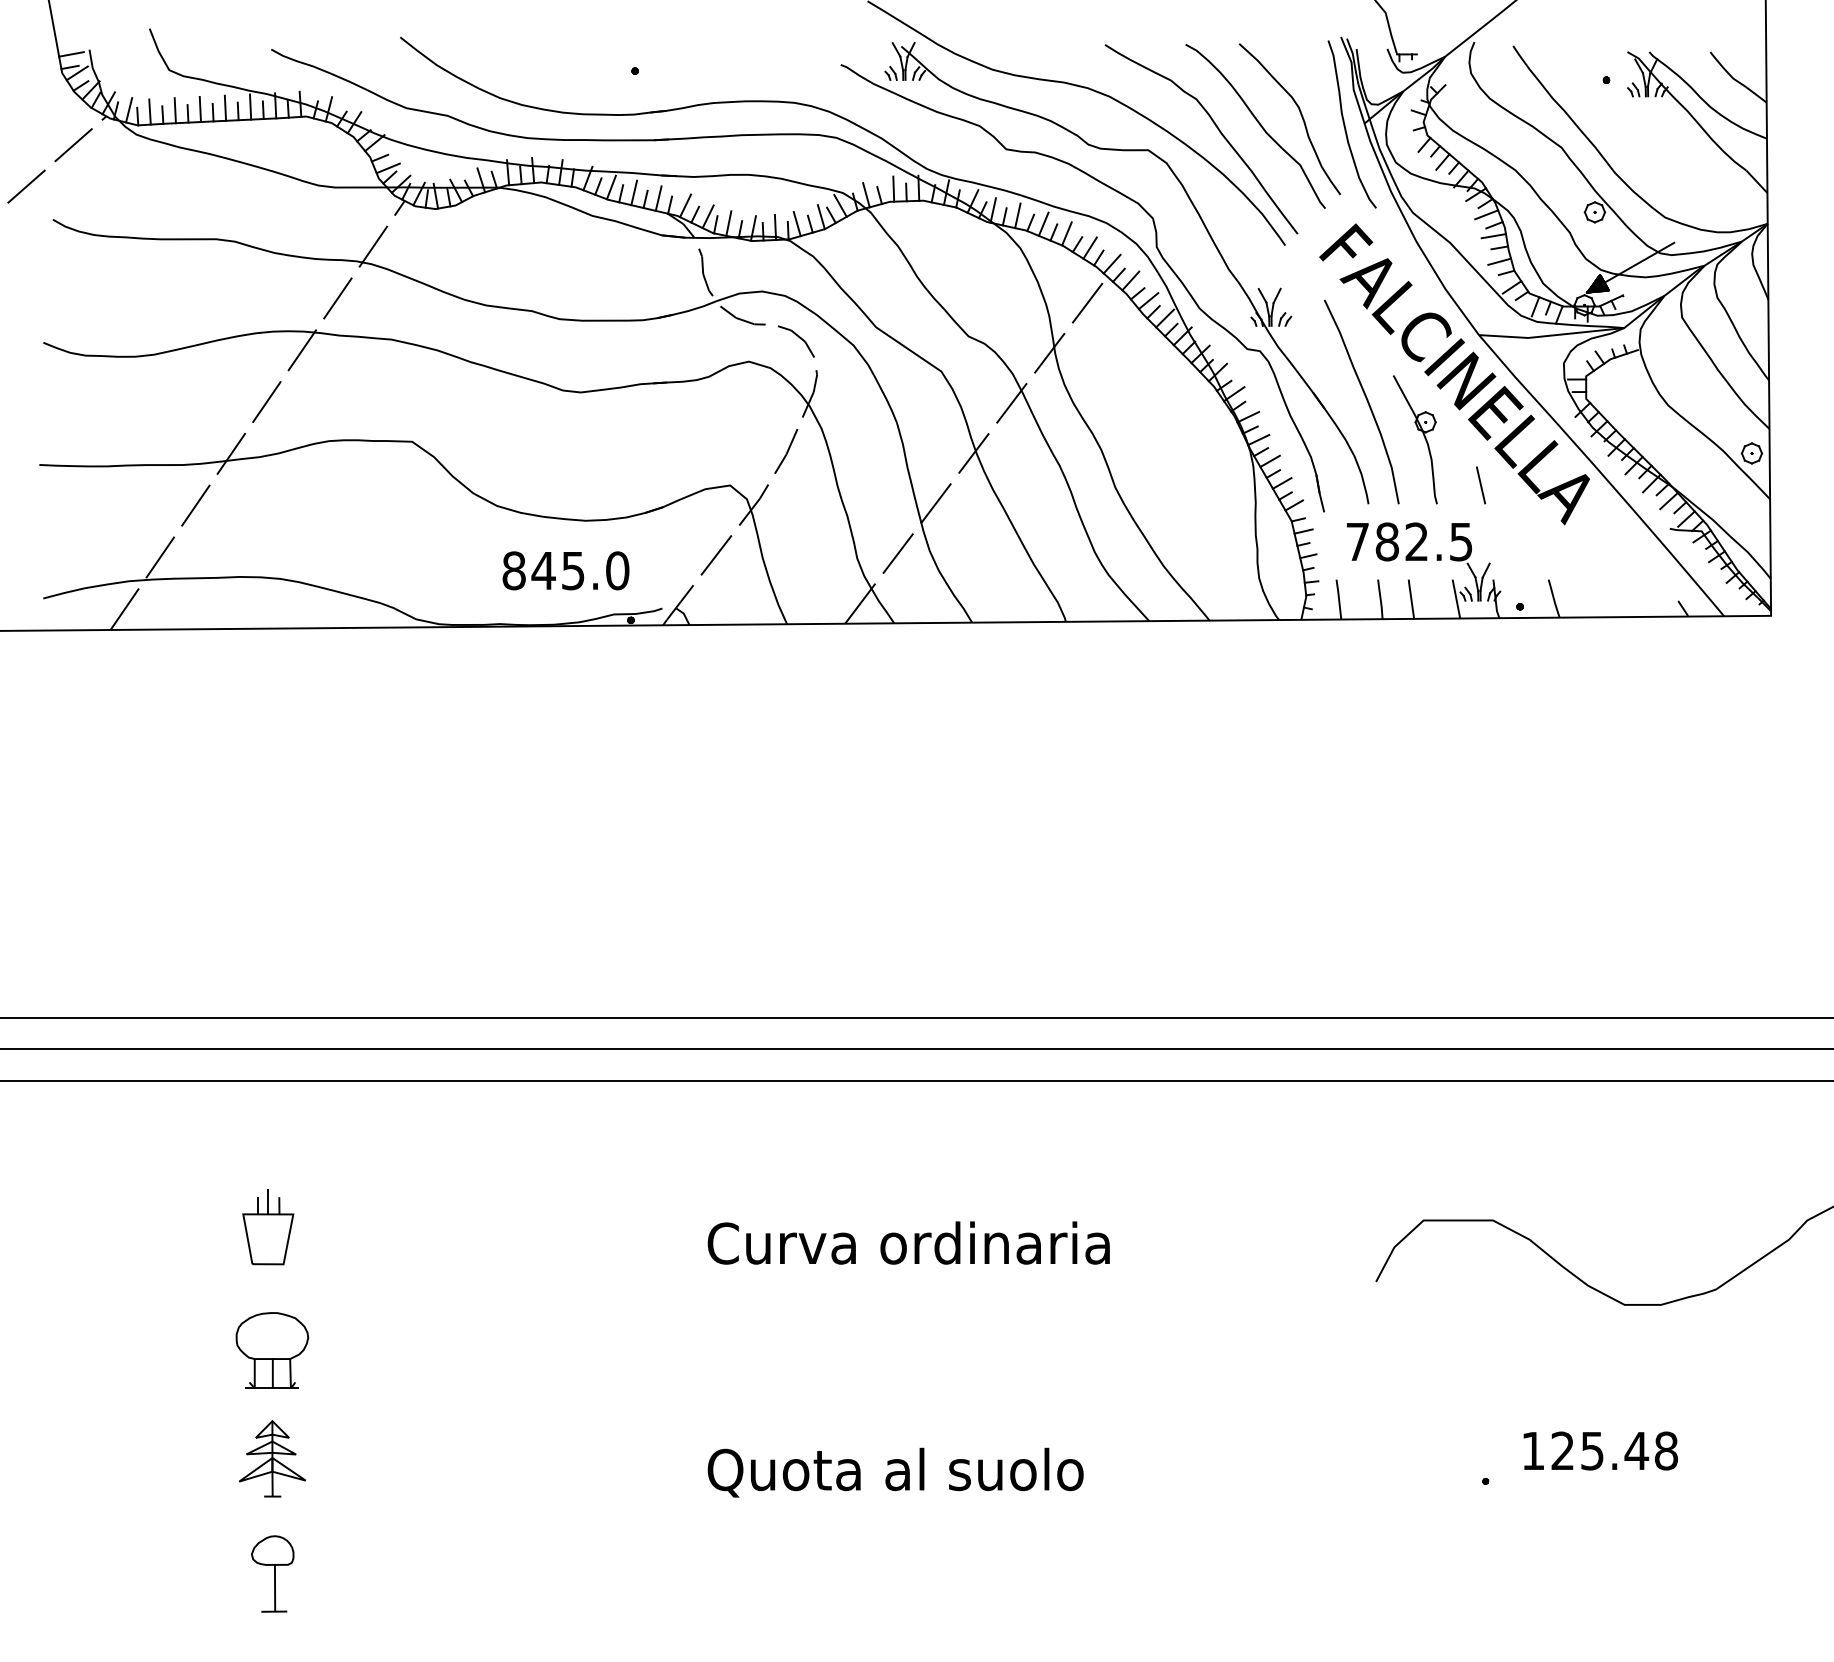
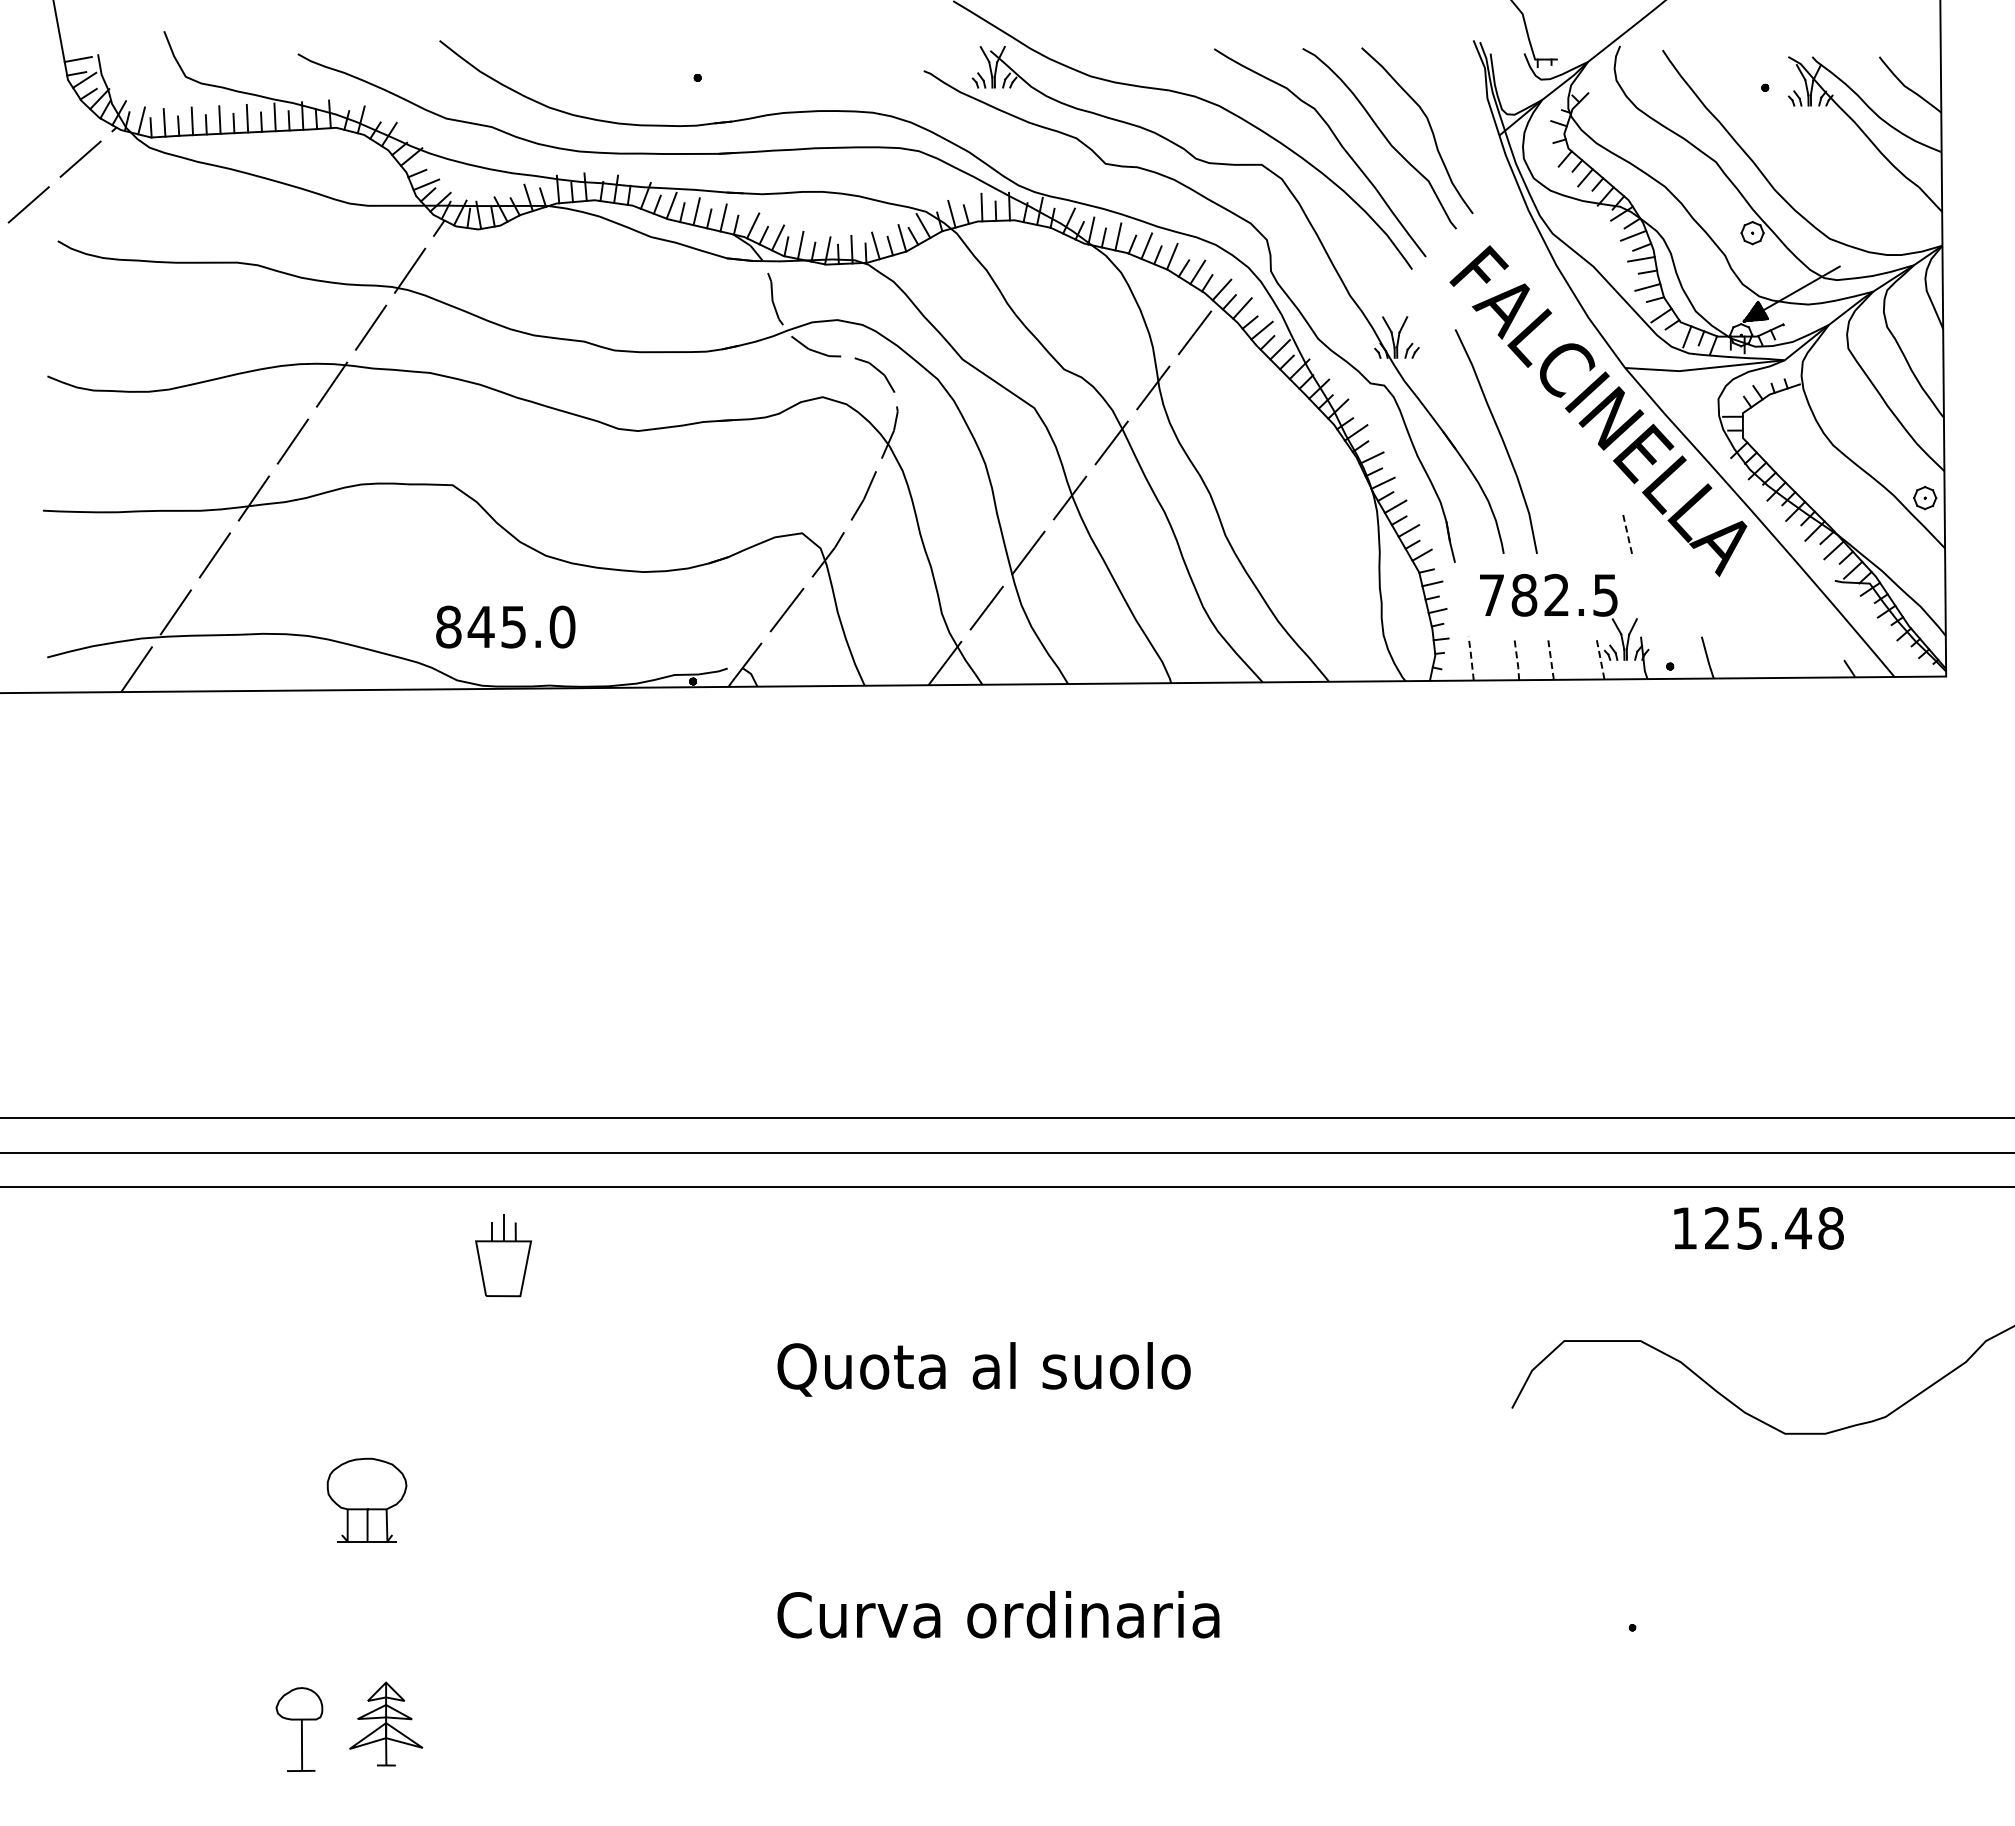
curve: (1345, 125) -> (1478, 137), removed
part: (1422, 434) -> (1563, 477), removed
line: (1481, 484) -> (1627, 532), solid -> dashed
text: (565, 570) -> (505, 626), moved
line: (1411, 598) -> (1550, 657), solid -> dashed
line: (1339, 599) -> (1471, 658), solid -> dashed
line: (1381, 599) -> (1517, 658), solid -> dashed
line: (1456, 599) -> (1600, 658), solid -> dashed
part: (268, 1227) -> (503, 1255), moved
text: (912, 1246) -> (1002, 1369), Curva ordinaria -> Quota al suolo
part: (271, 1350) -> (366, 1499), moved
text: (1600, 1451) -> (1758, 1228), moved
part: (272, 1458) -> (386, 1723), moved
text: (911, 1472) -> (1001, 1618), Quota al suolo -> Curva ordinaria

